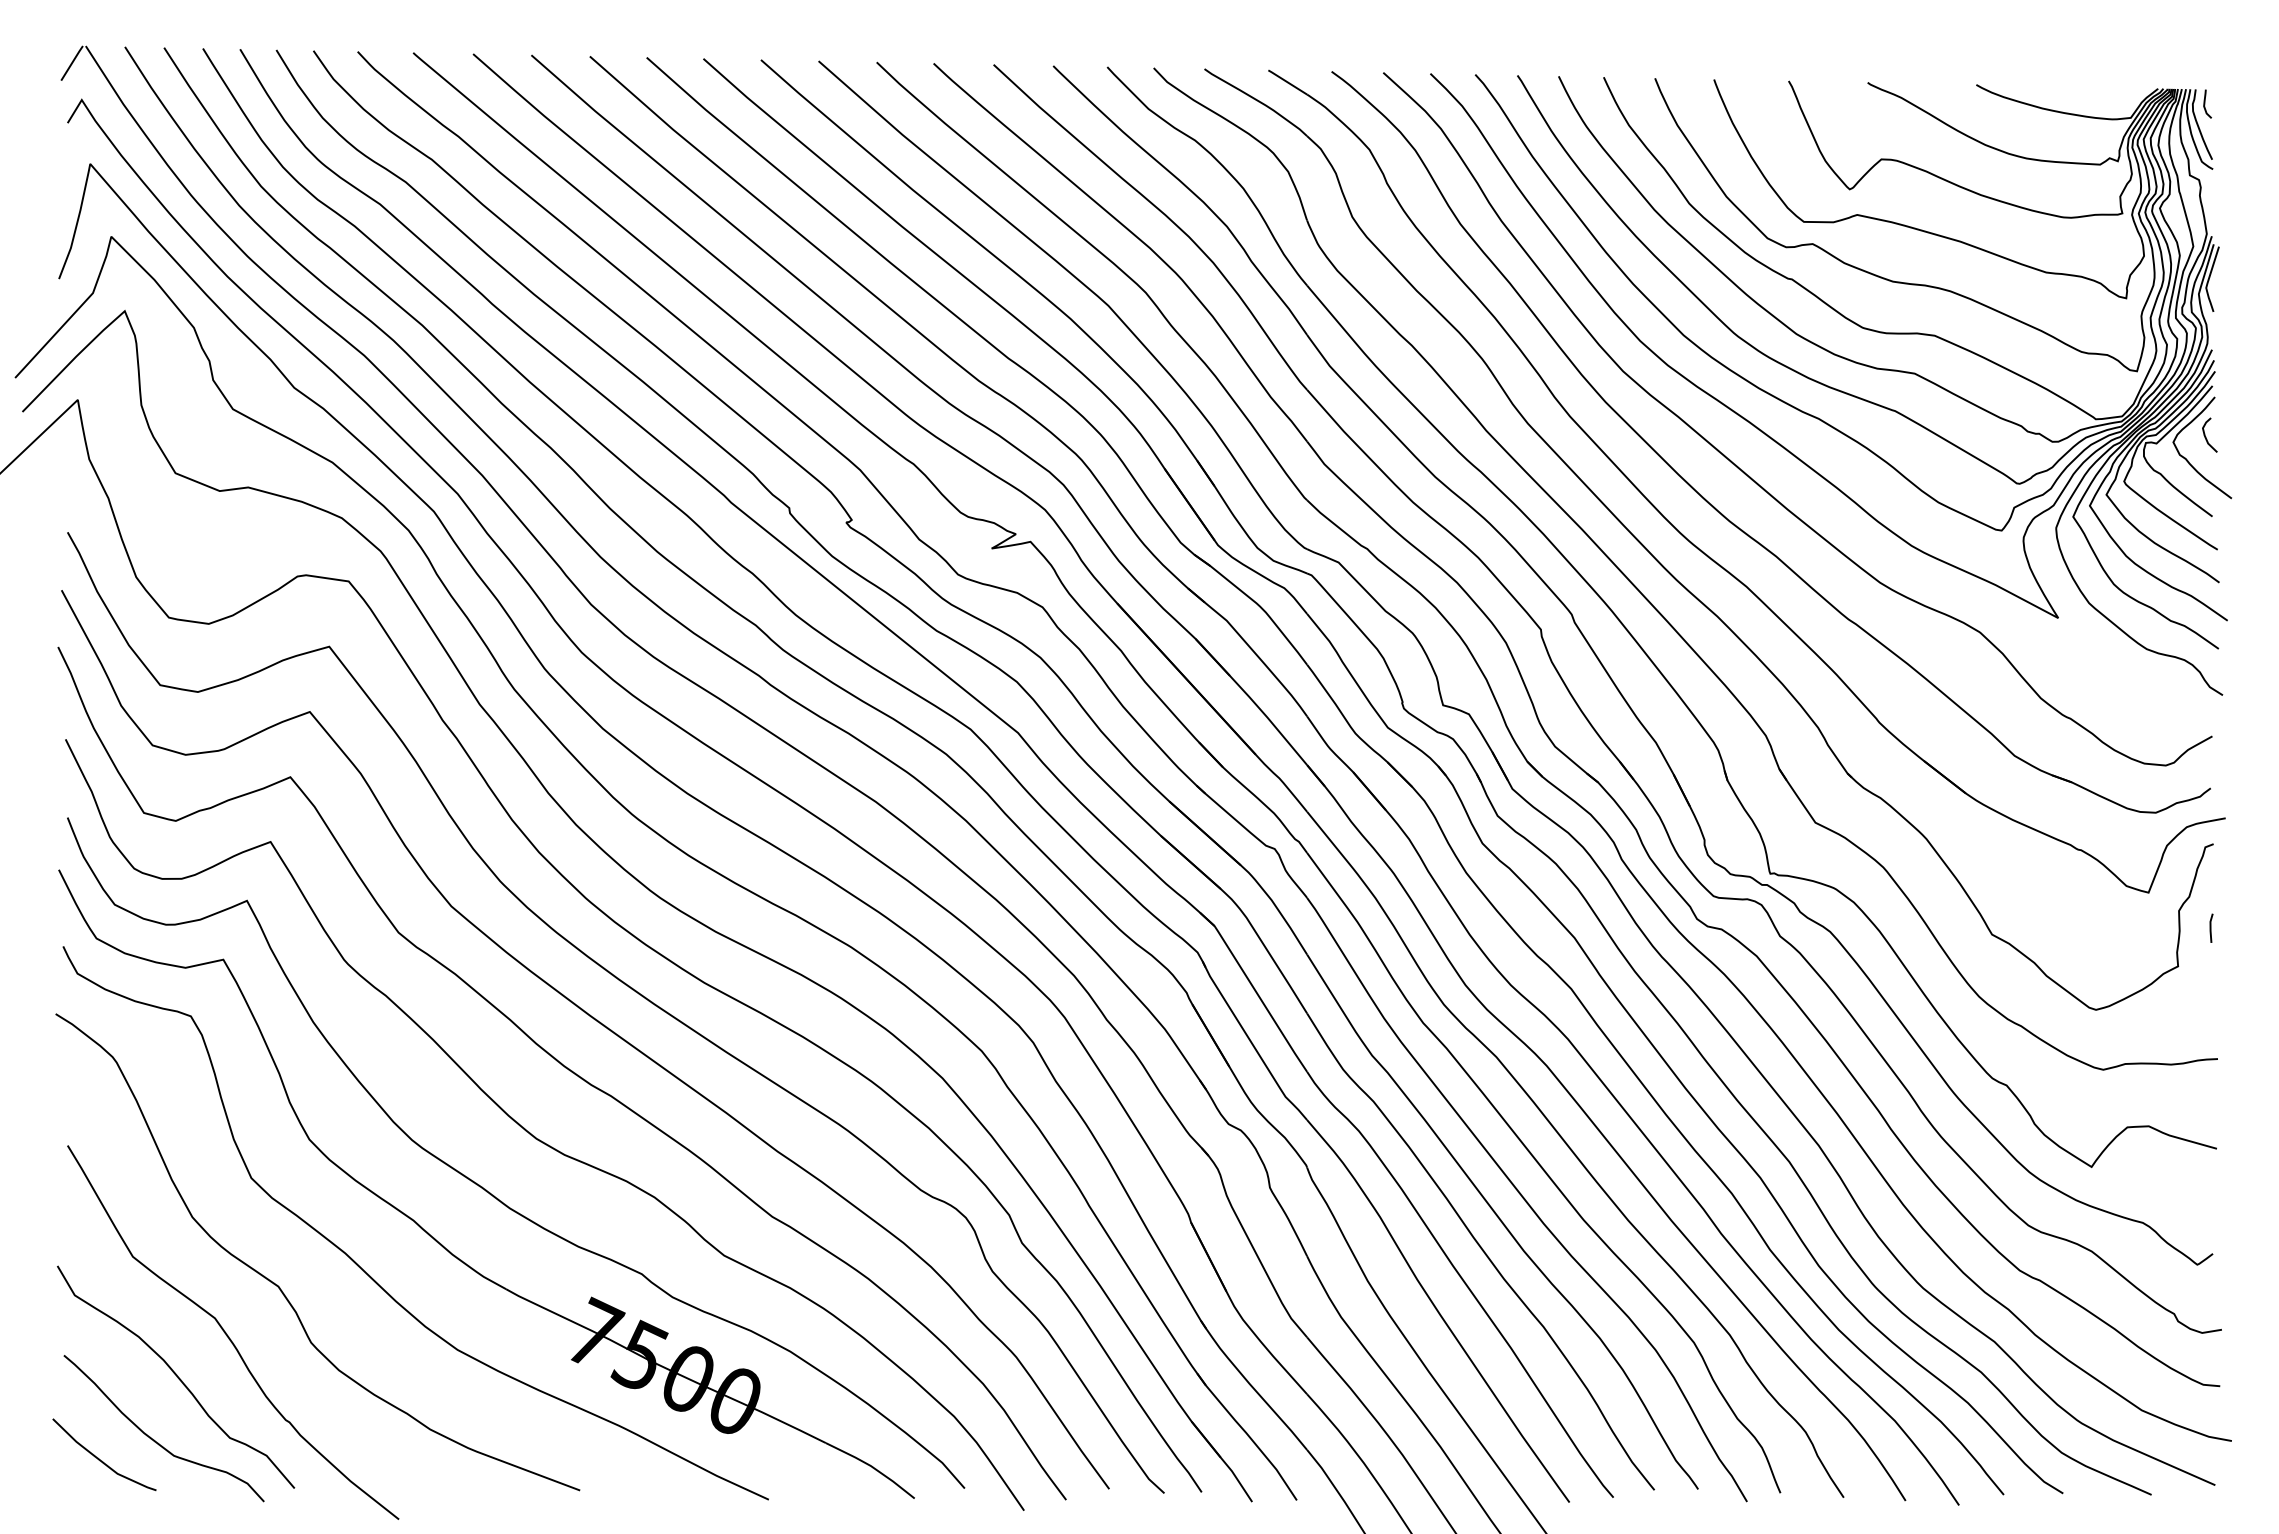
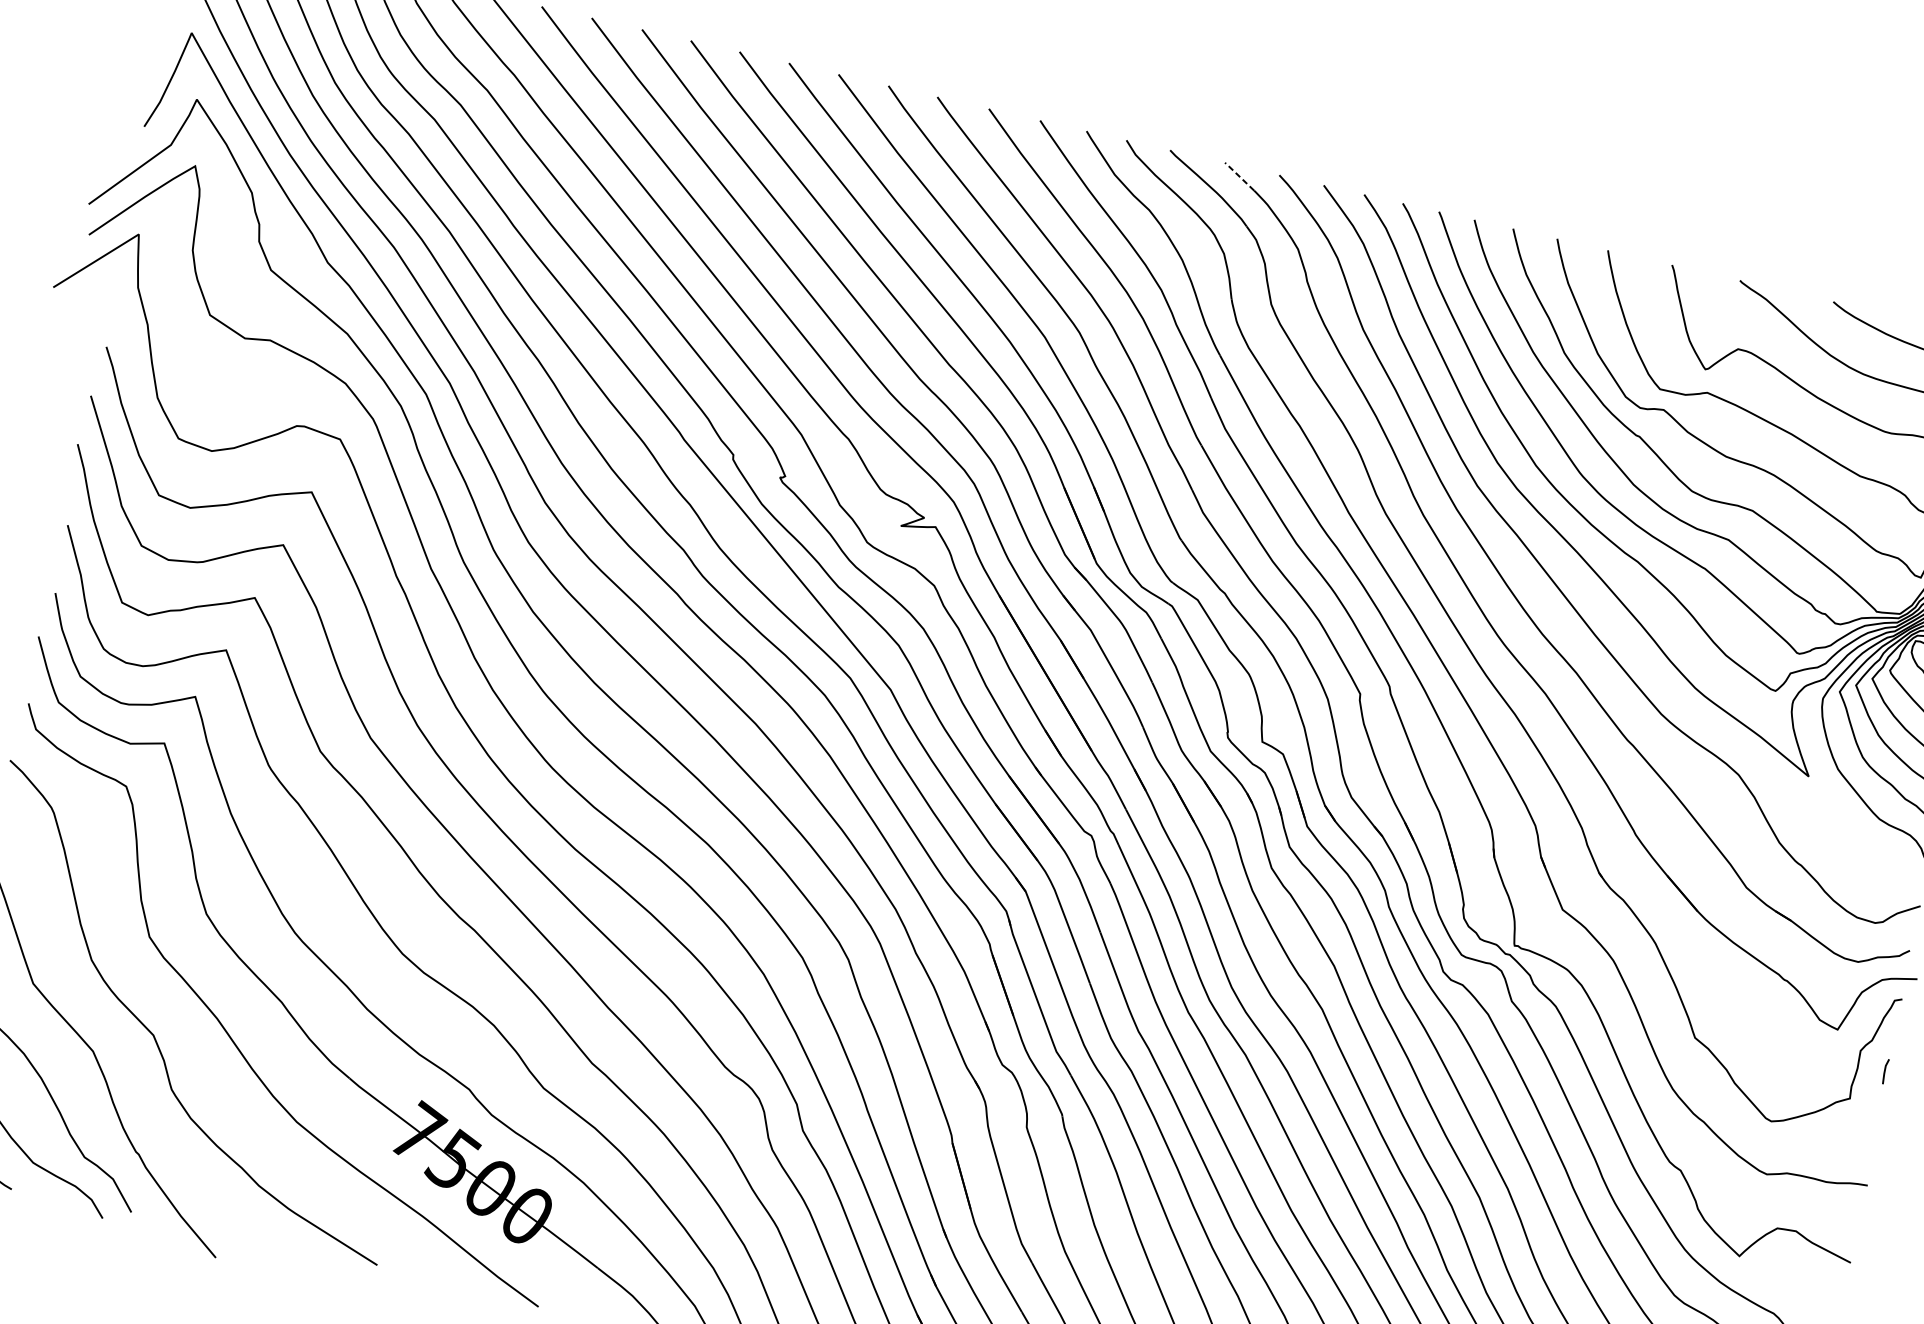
line: (1286, 81) -> (1238, 175), solid -> dashed

